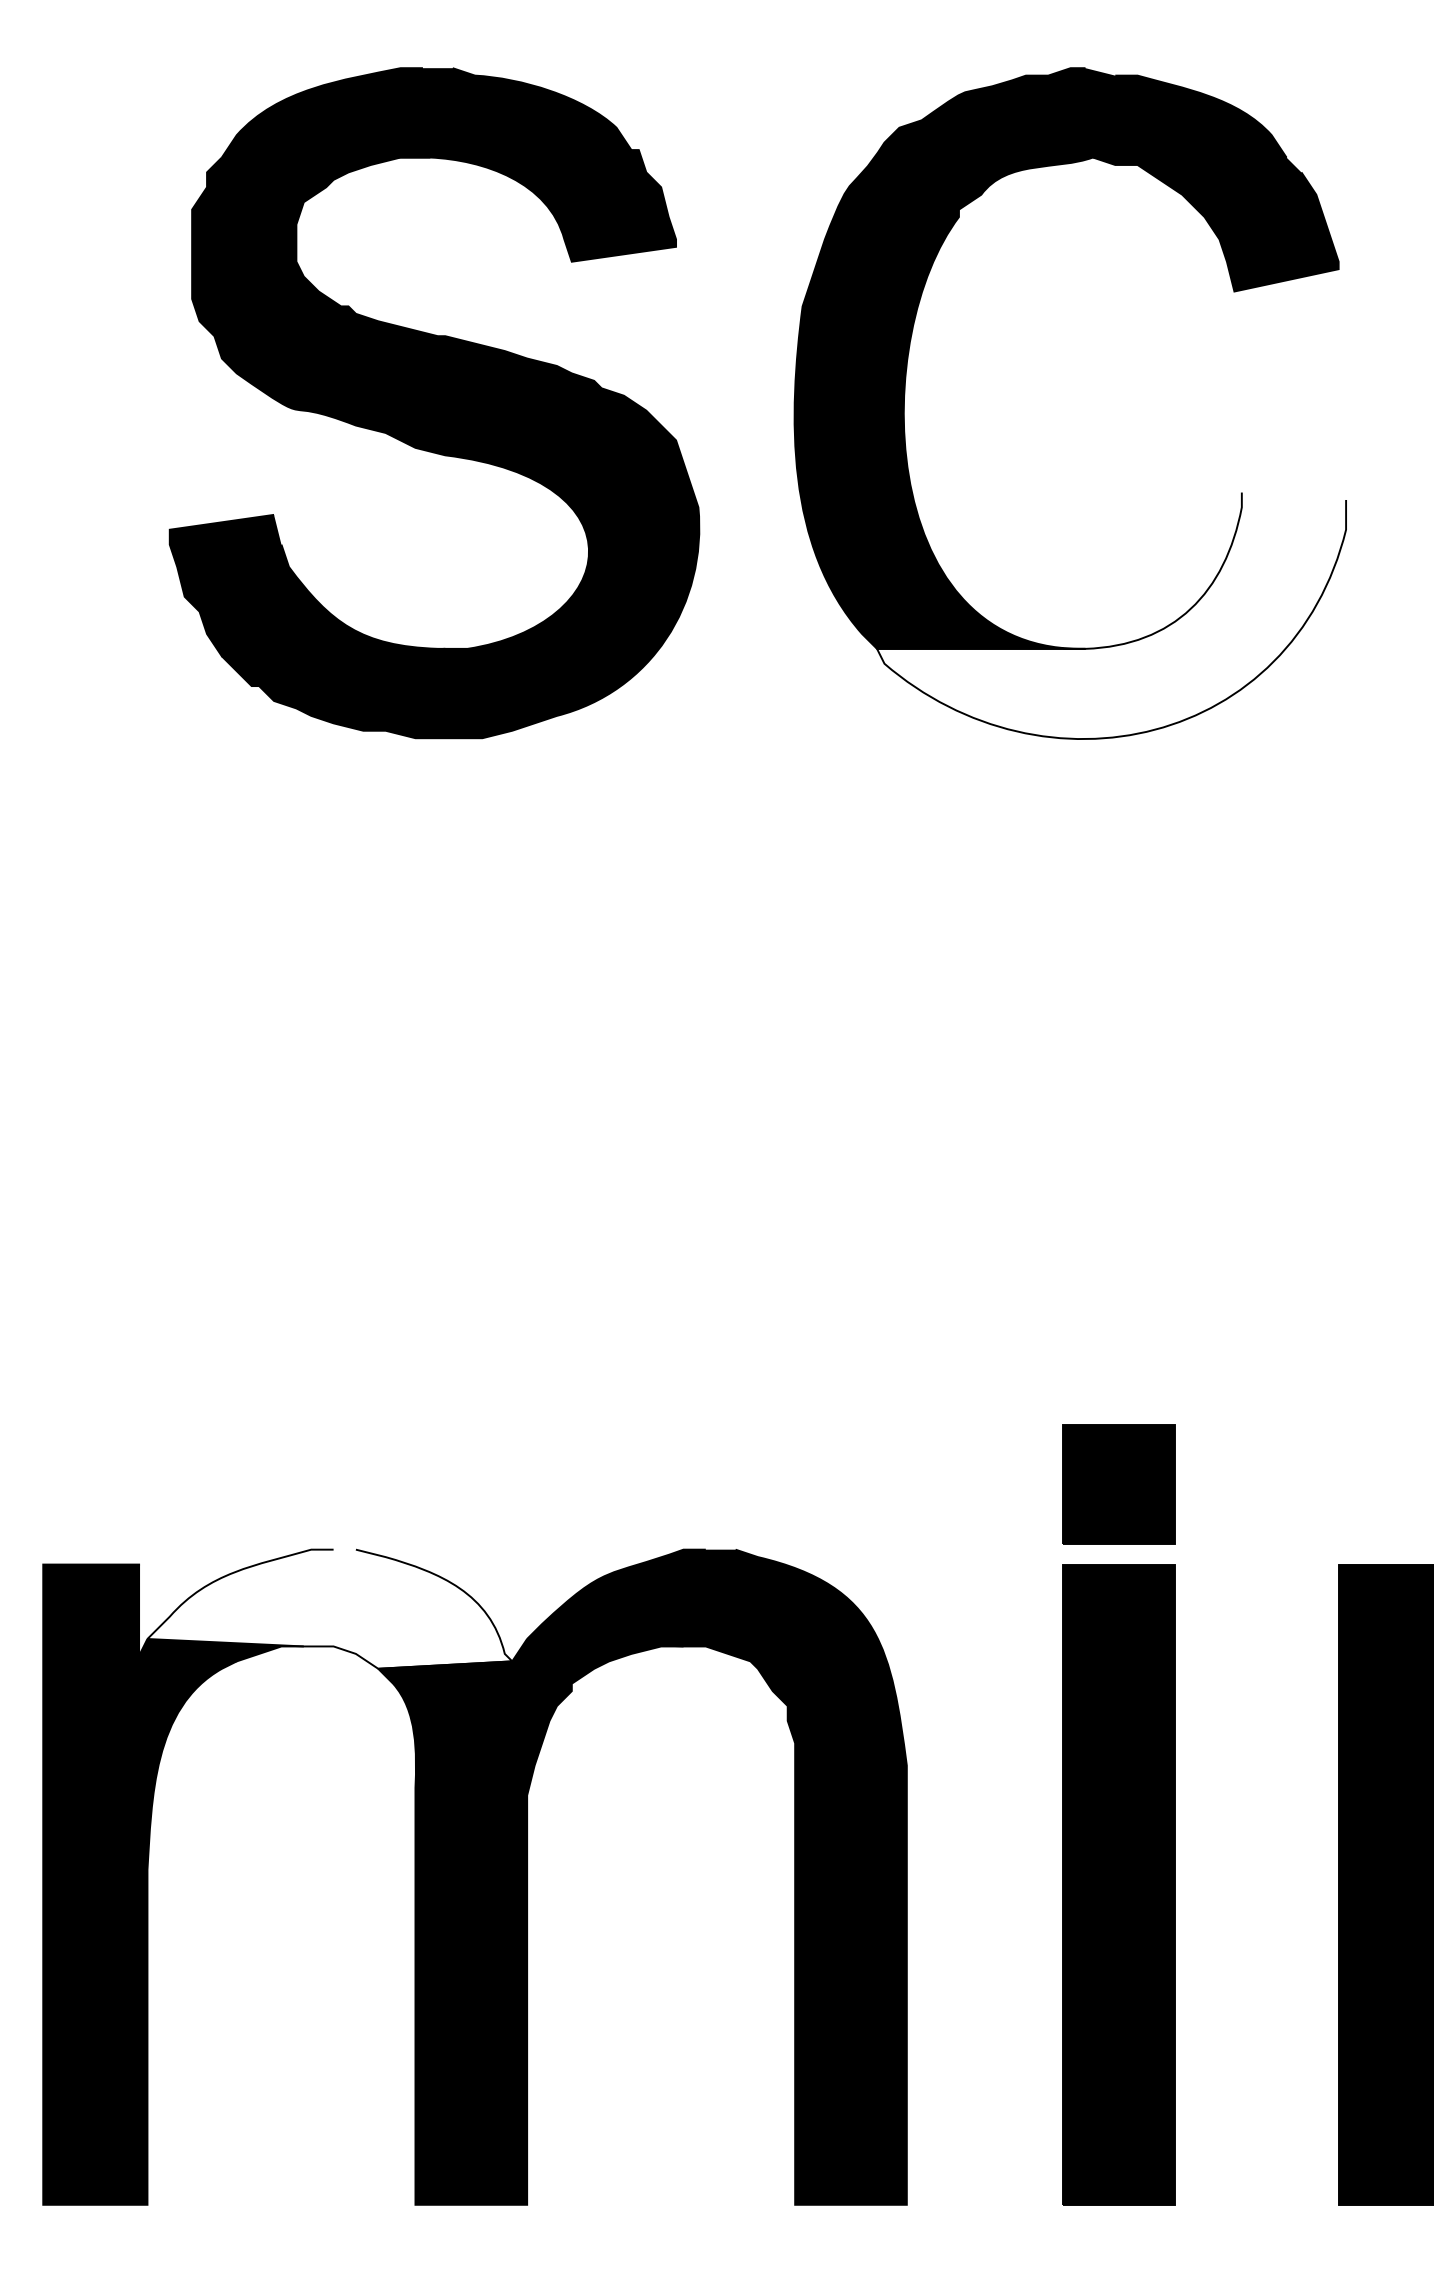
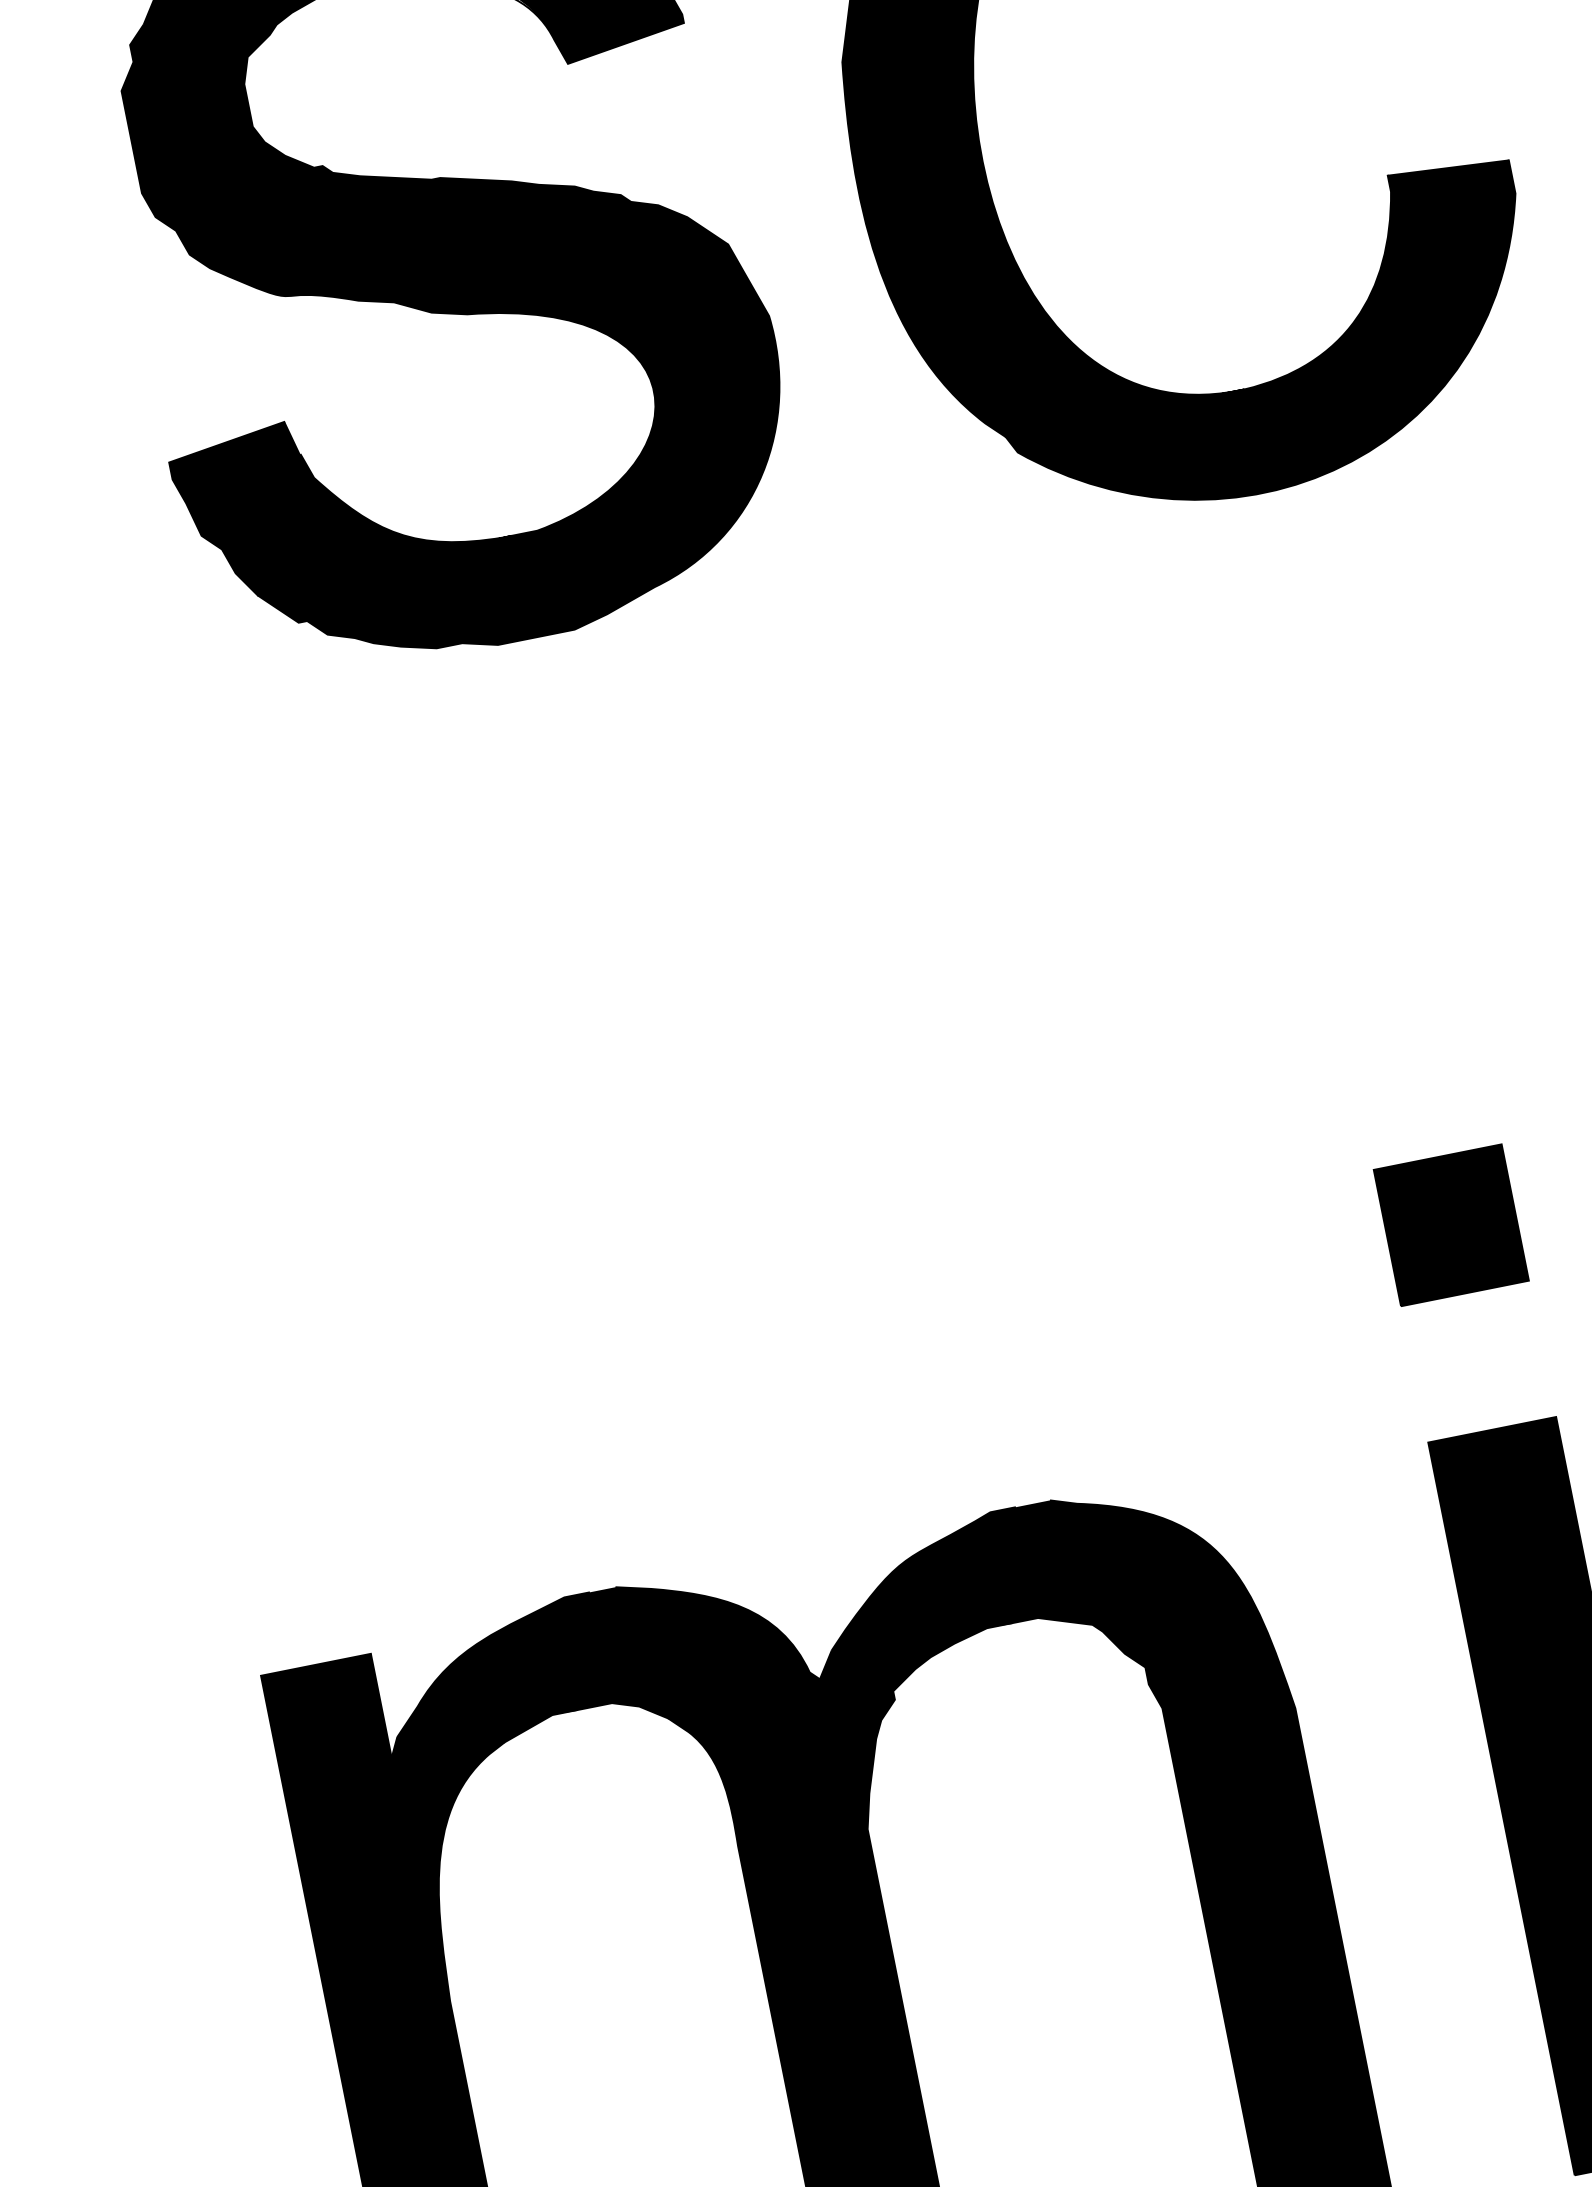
fill: (1111, 615) -> (1266, 345), added
part: (1118, 1484) -> (1450, 1224), moved
fill: (329, 1608) -> (598, 1660), added

